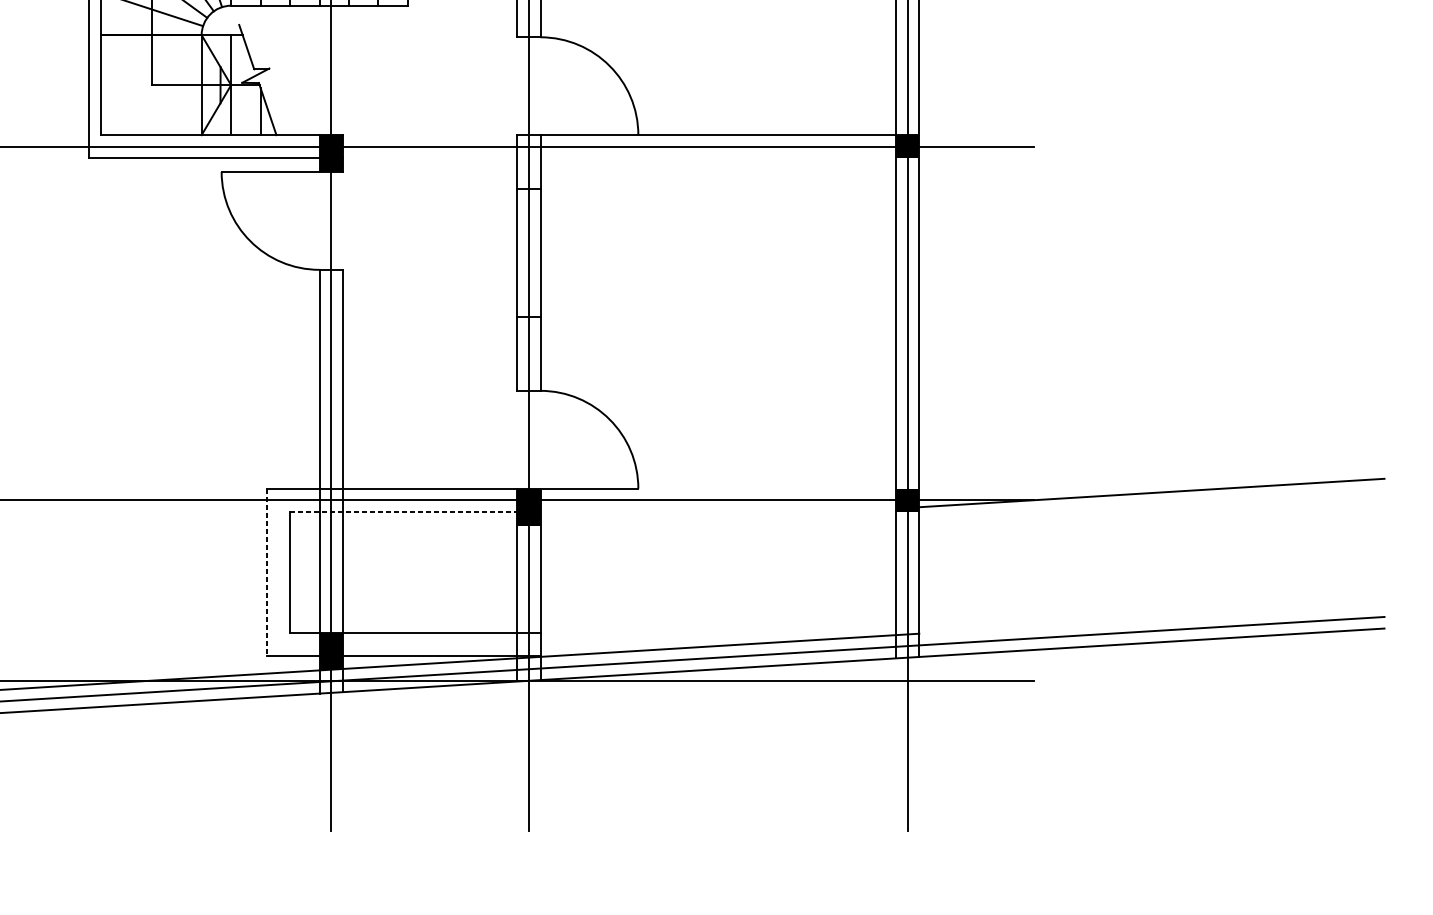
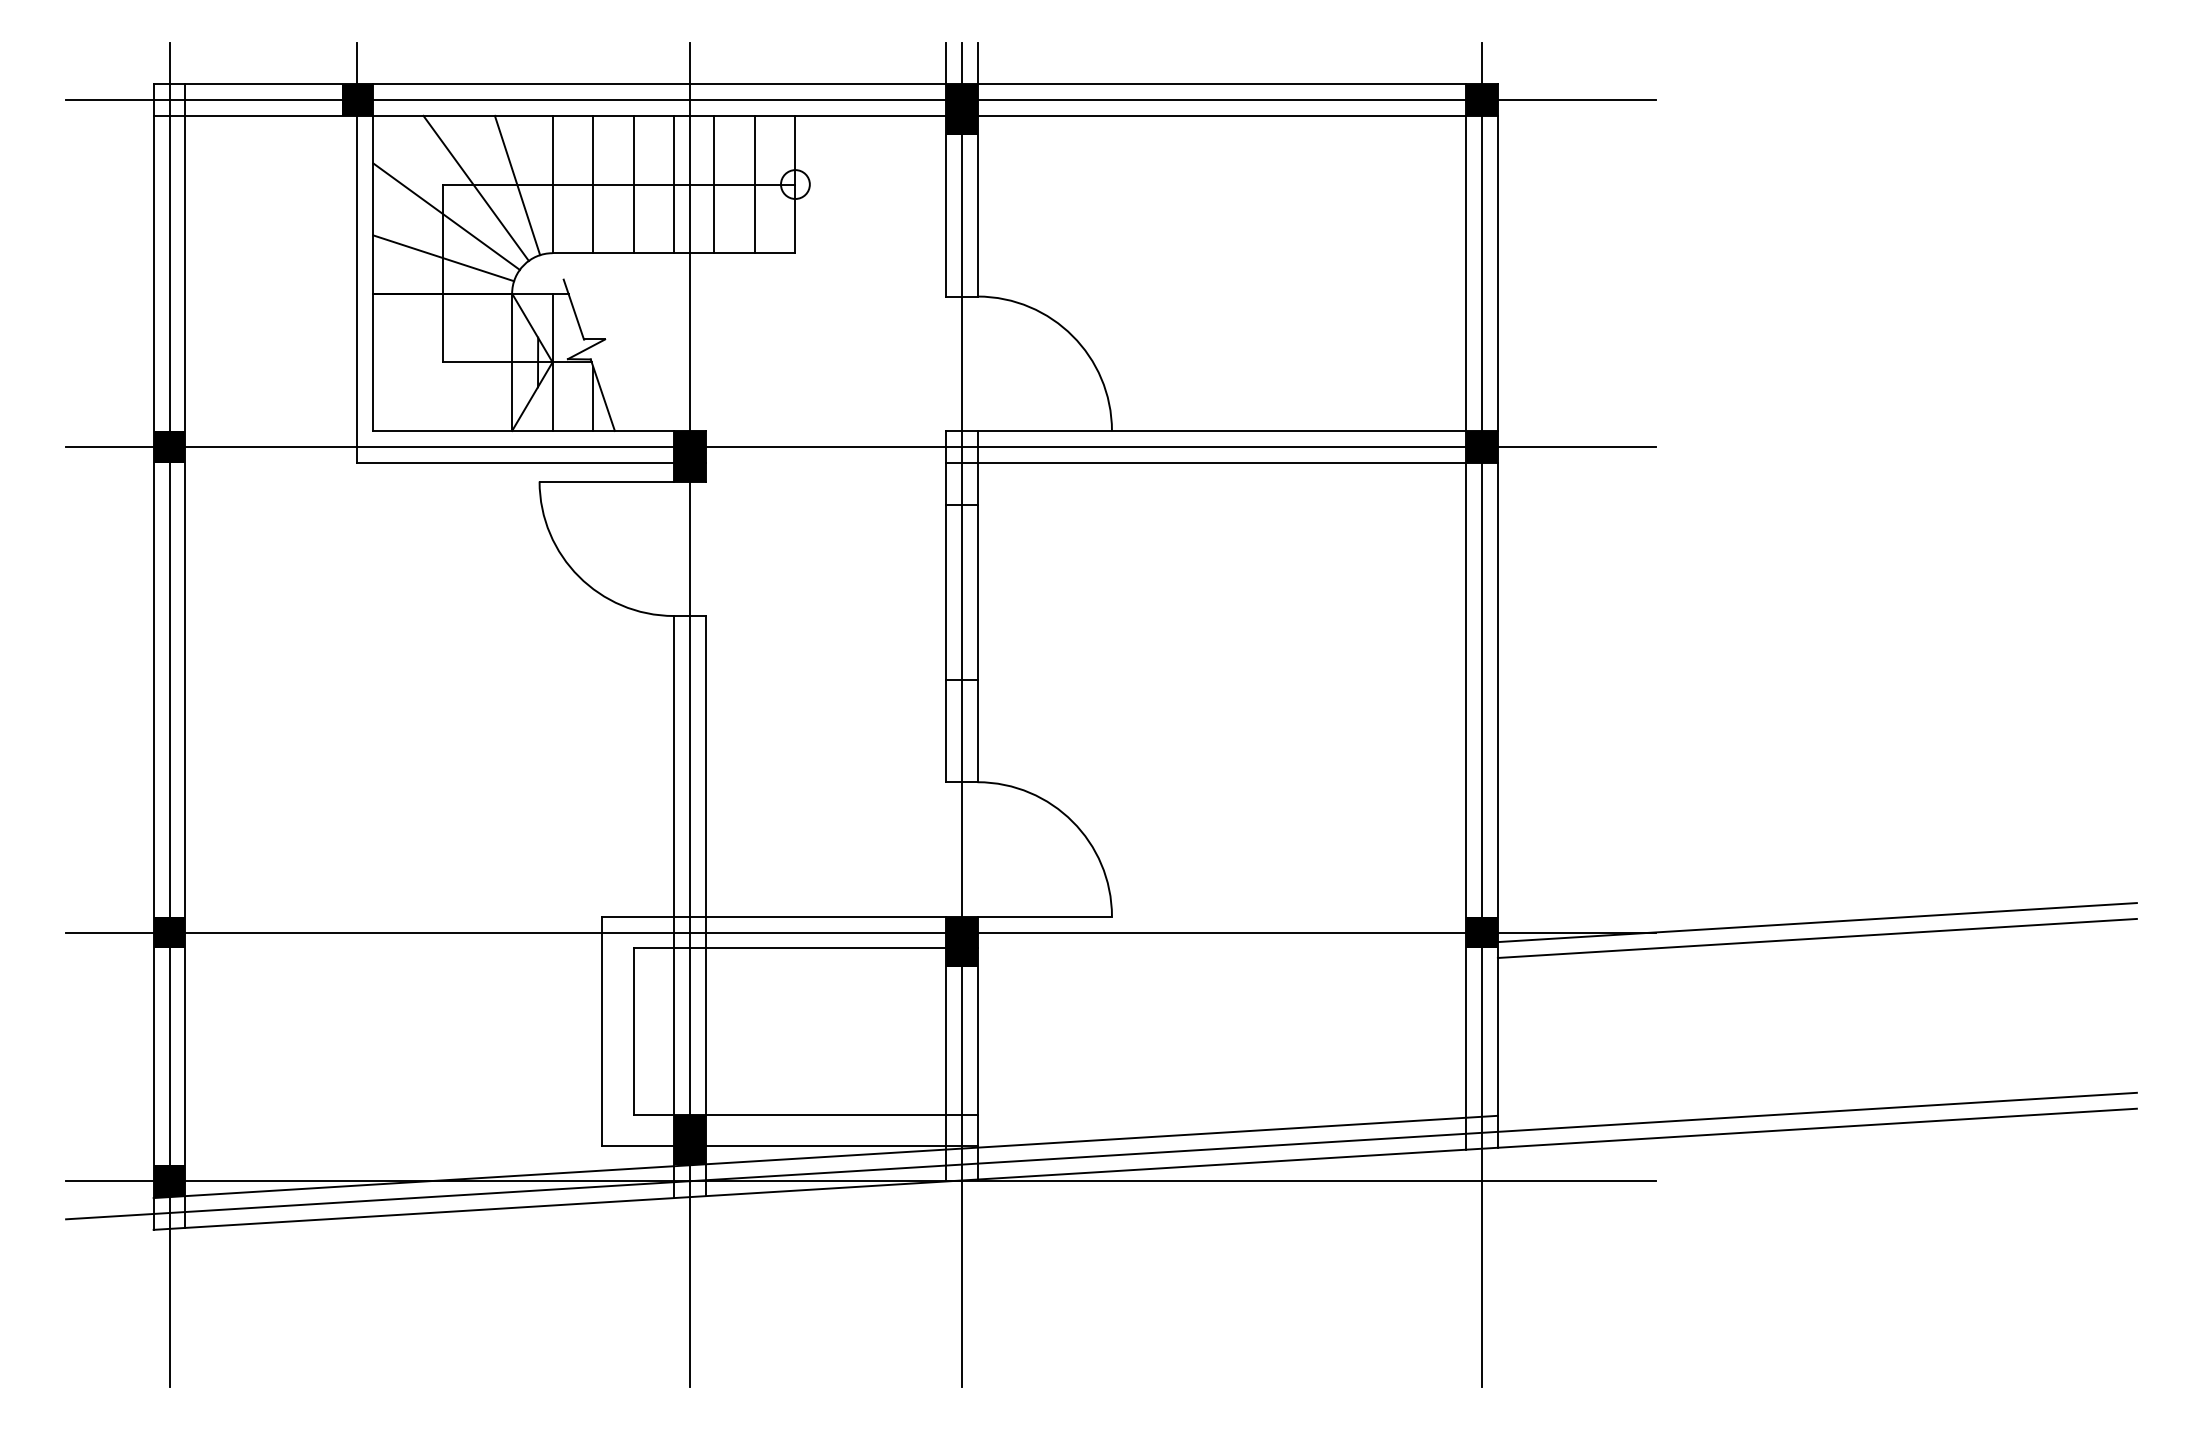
line: (718, 158) -> (1221, 462), added
line: (1151, 503) -> (1816, 937), added
line: (415, 511) -> (806, 948), dashed -> solid
line: (266, 572) -> (601, 1031), dashed -> solid

